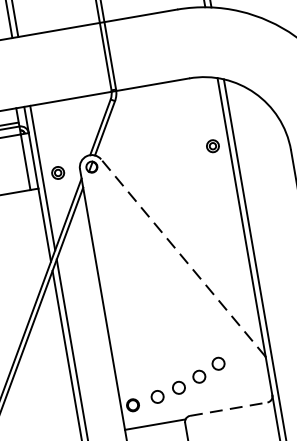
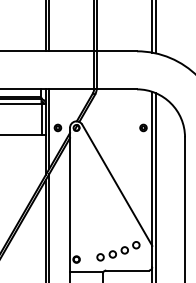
line: (183, 258) -> (117, 185), dashed -> solid
part: (188, 380) -> (118, 251), moved
line: (230, 408) -> (128, 270), dashed -> solid

